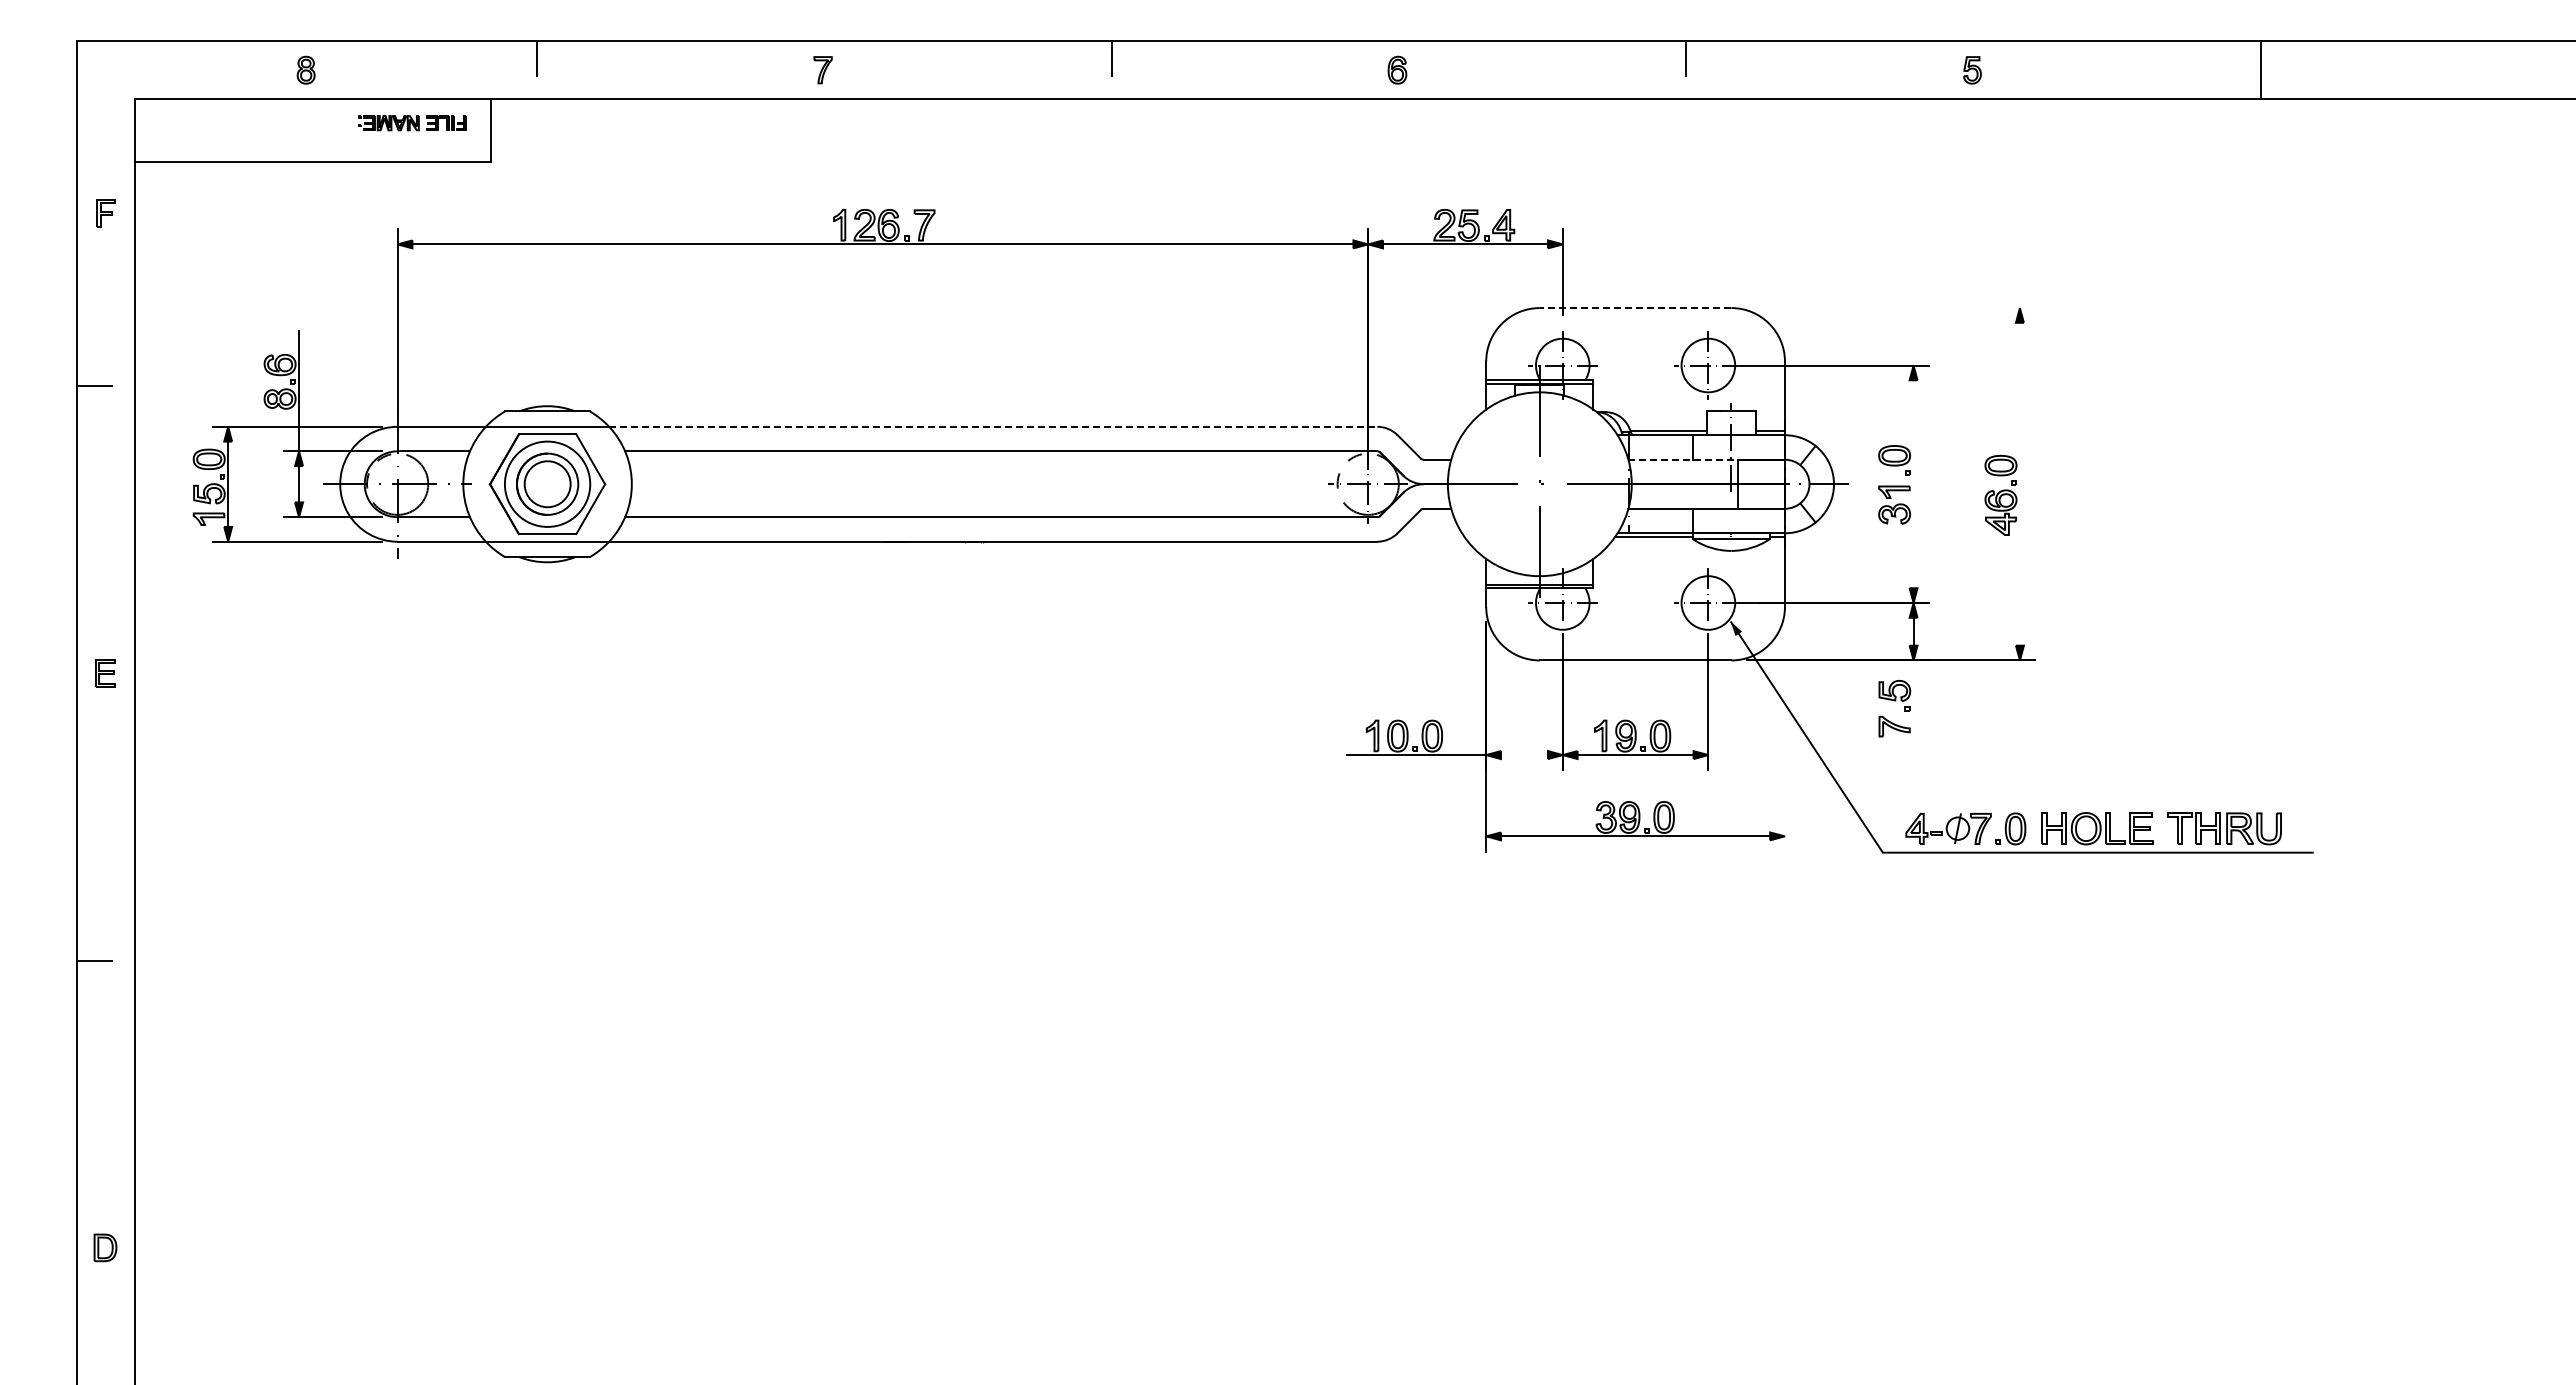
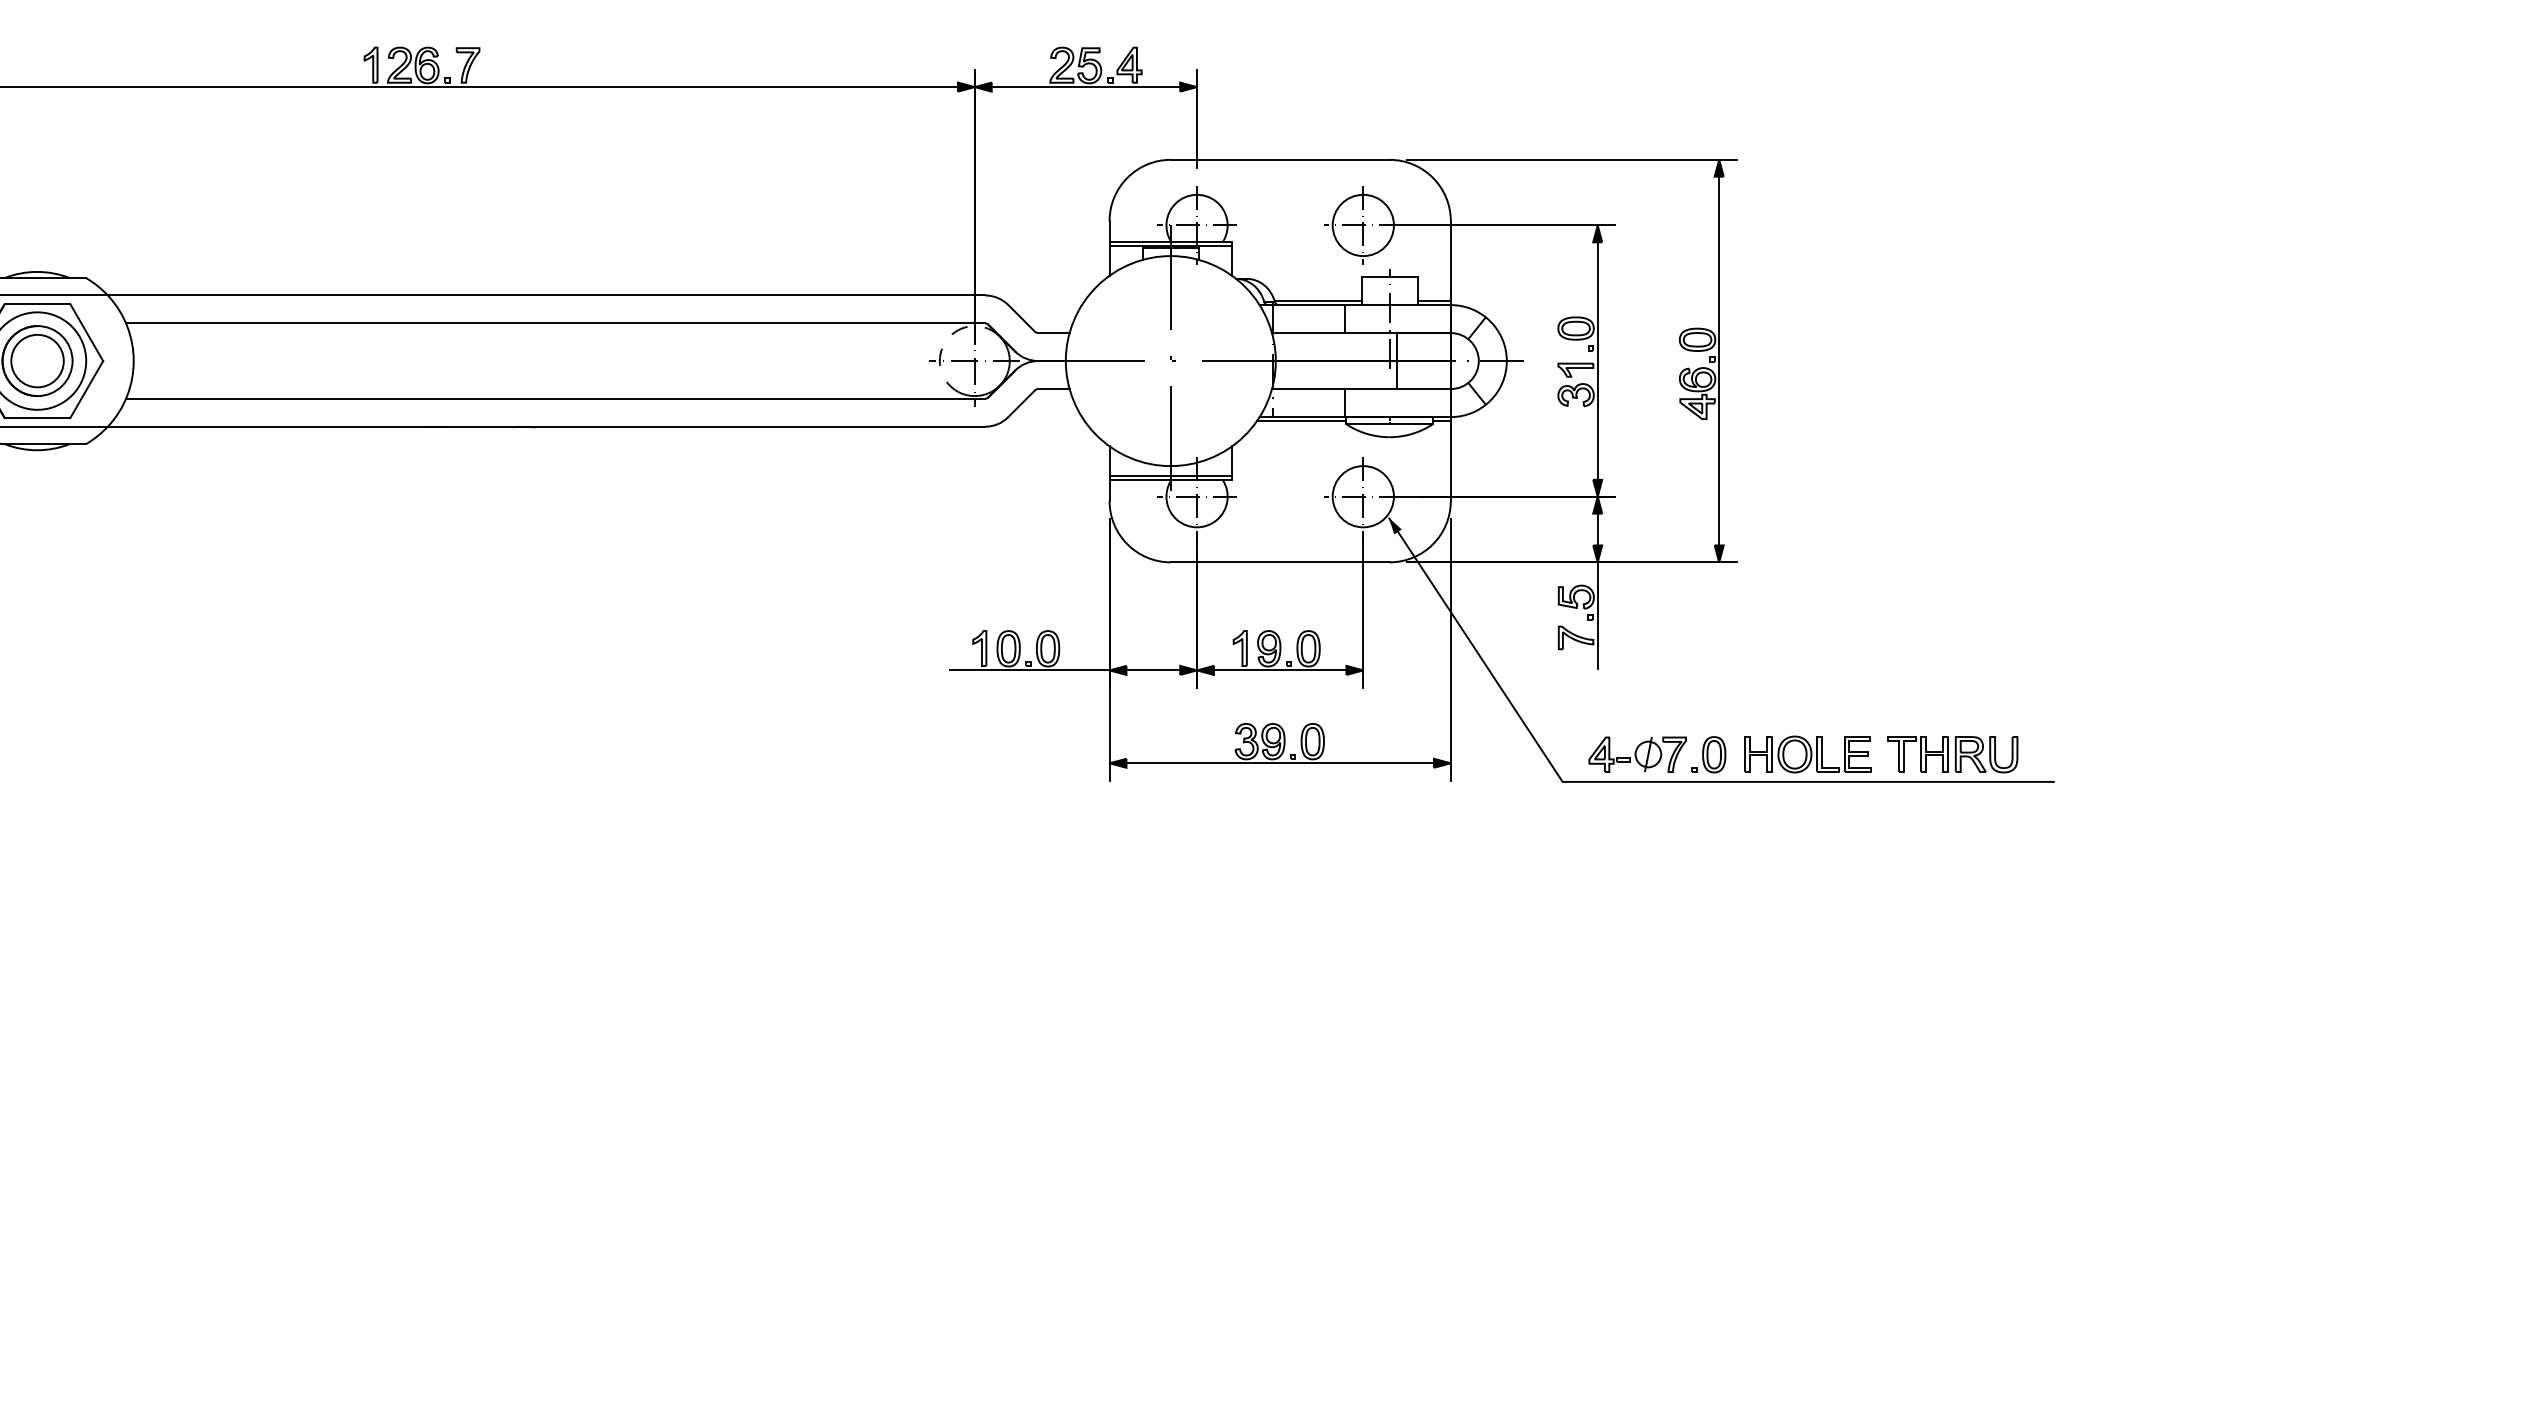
line: (1635, 308) -> (1280, 160), dashed -> solid
line: (1890, 308) -> (1571, 160), added
line: (993, 426) -> (546, 295), dashed -> solid
line: (1683, 459) -> (1334, 332), dashed -> solid
line: (2019, 483) -> (1718, 360), added
line: (1913, 484) -> (1597, 361), added
line: (1913, 706) -> (1597, 614), added
line: (1784, 736) -> (1450, 649), added
line: (1524, 755) -> (1153, 670), added

